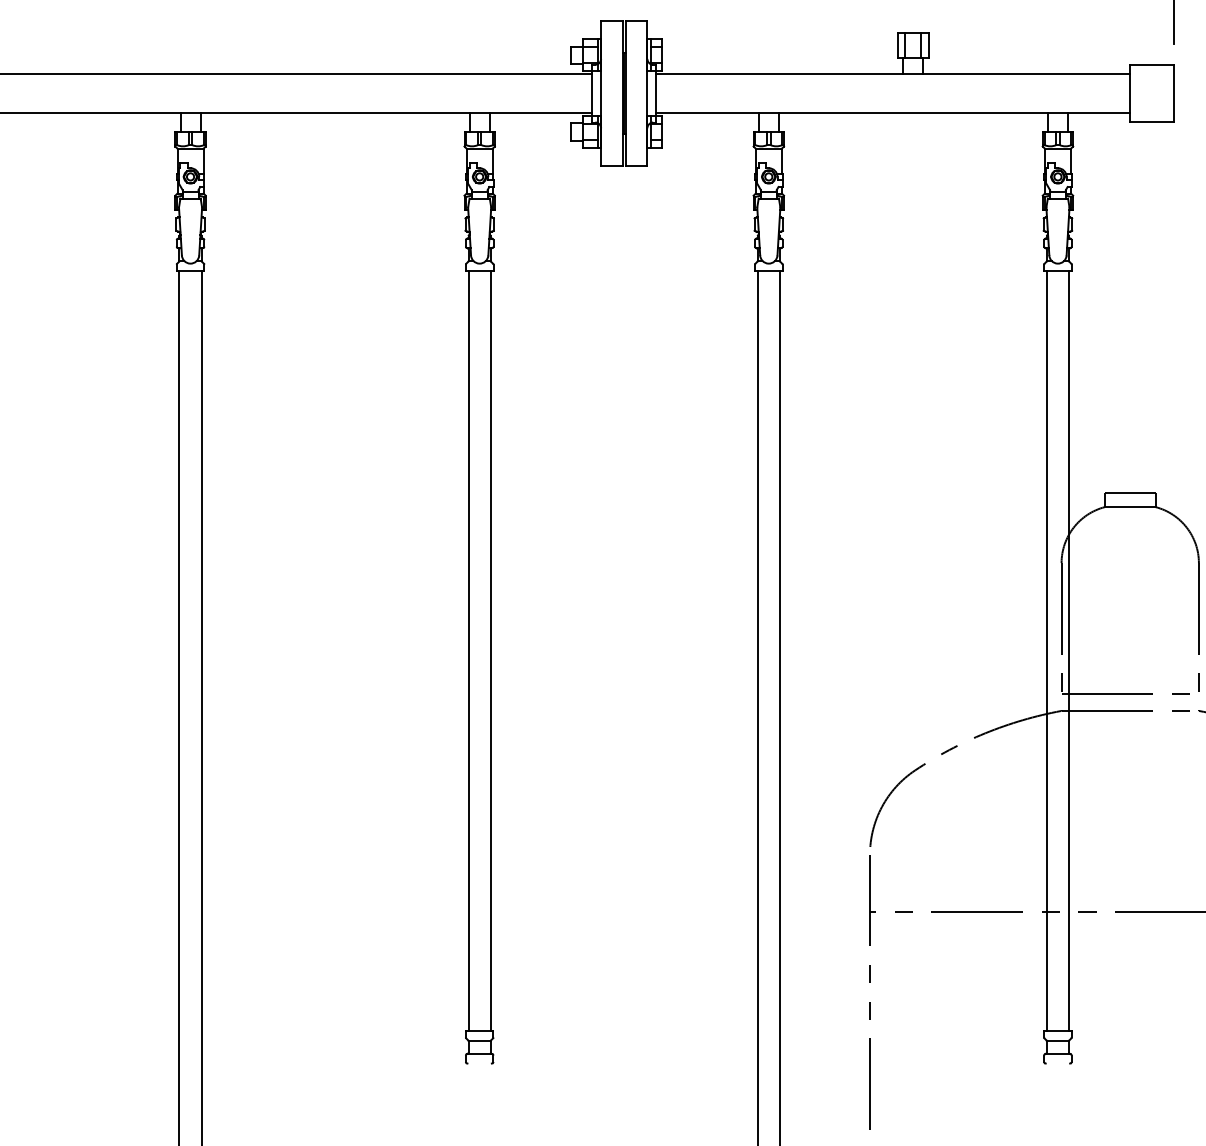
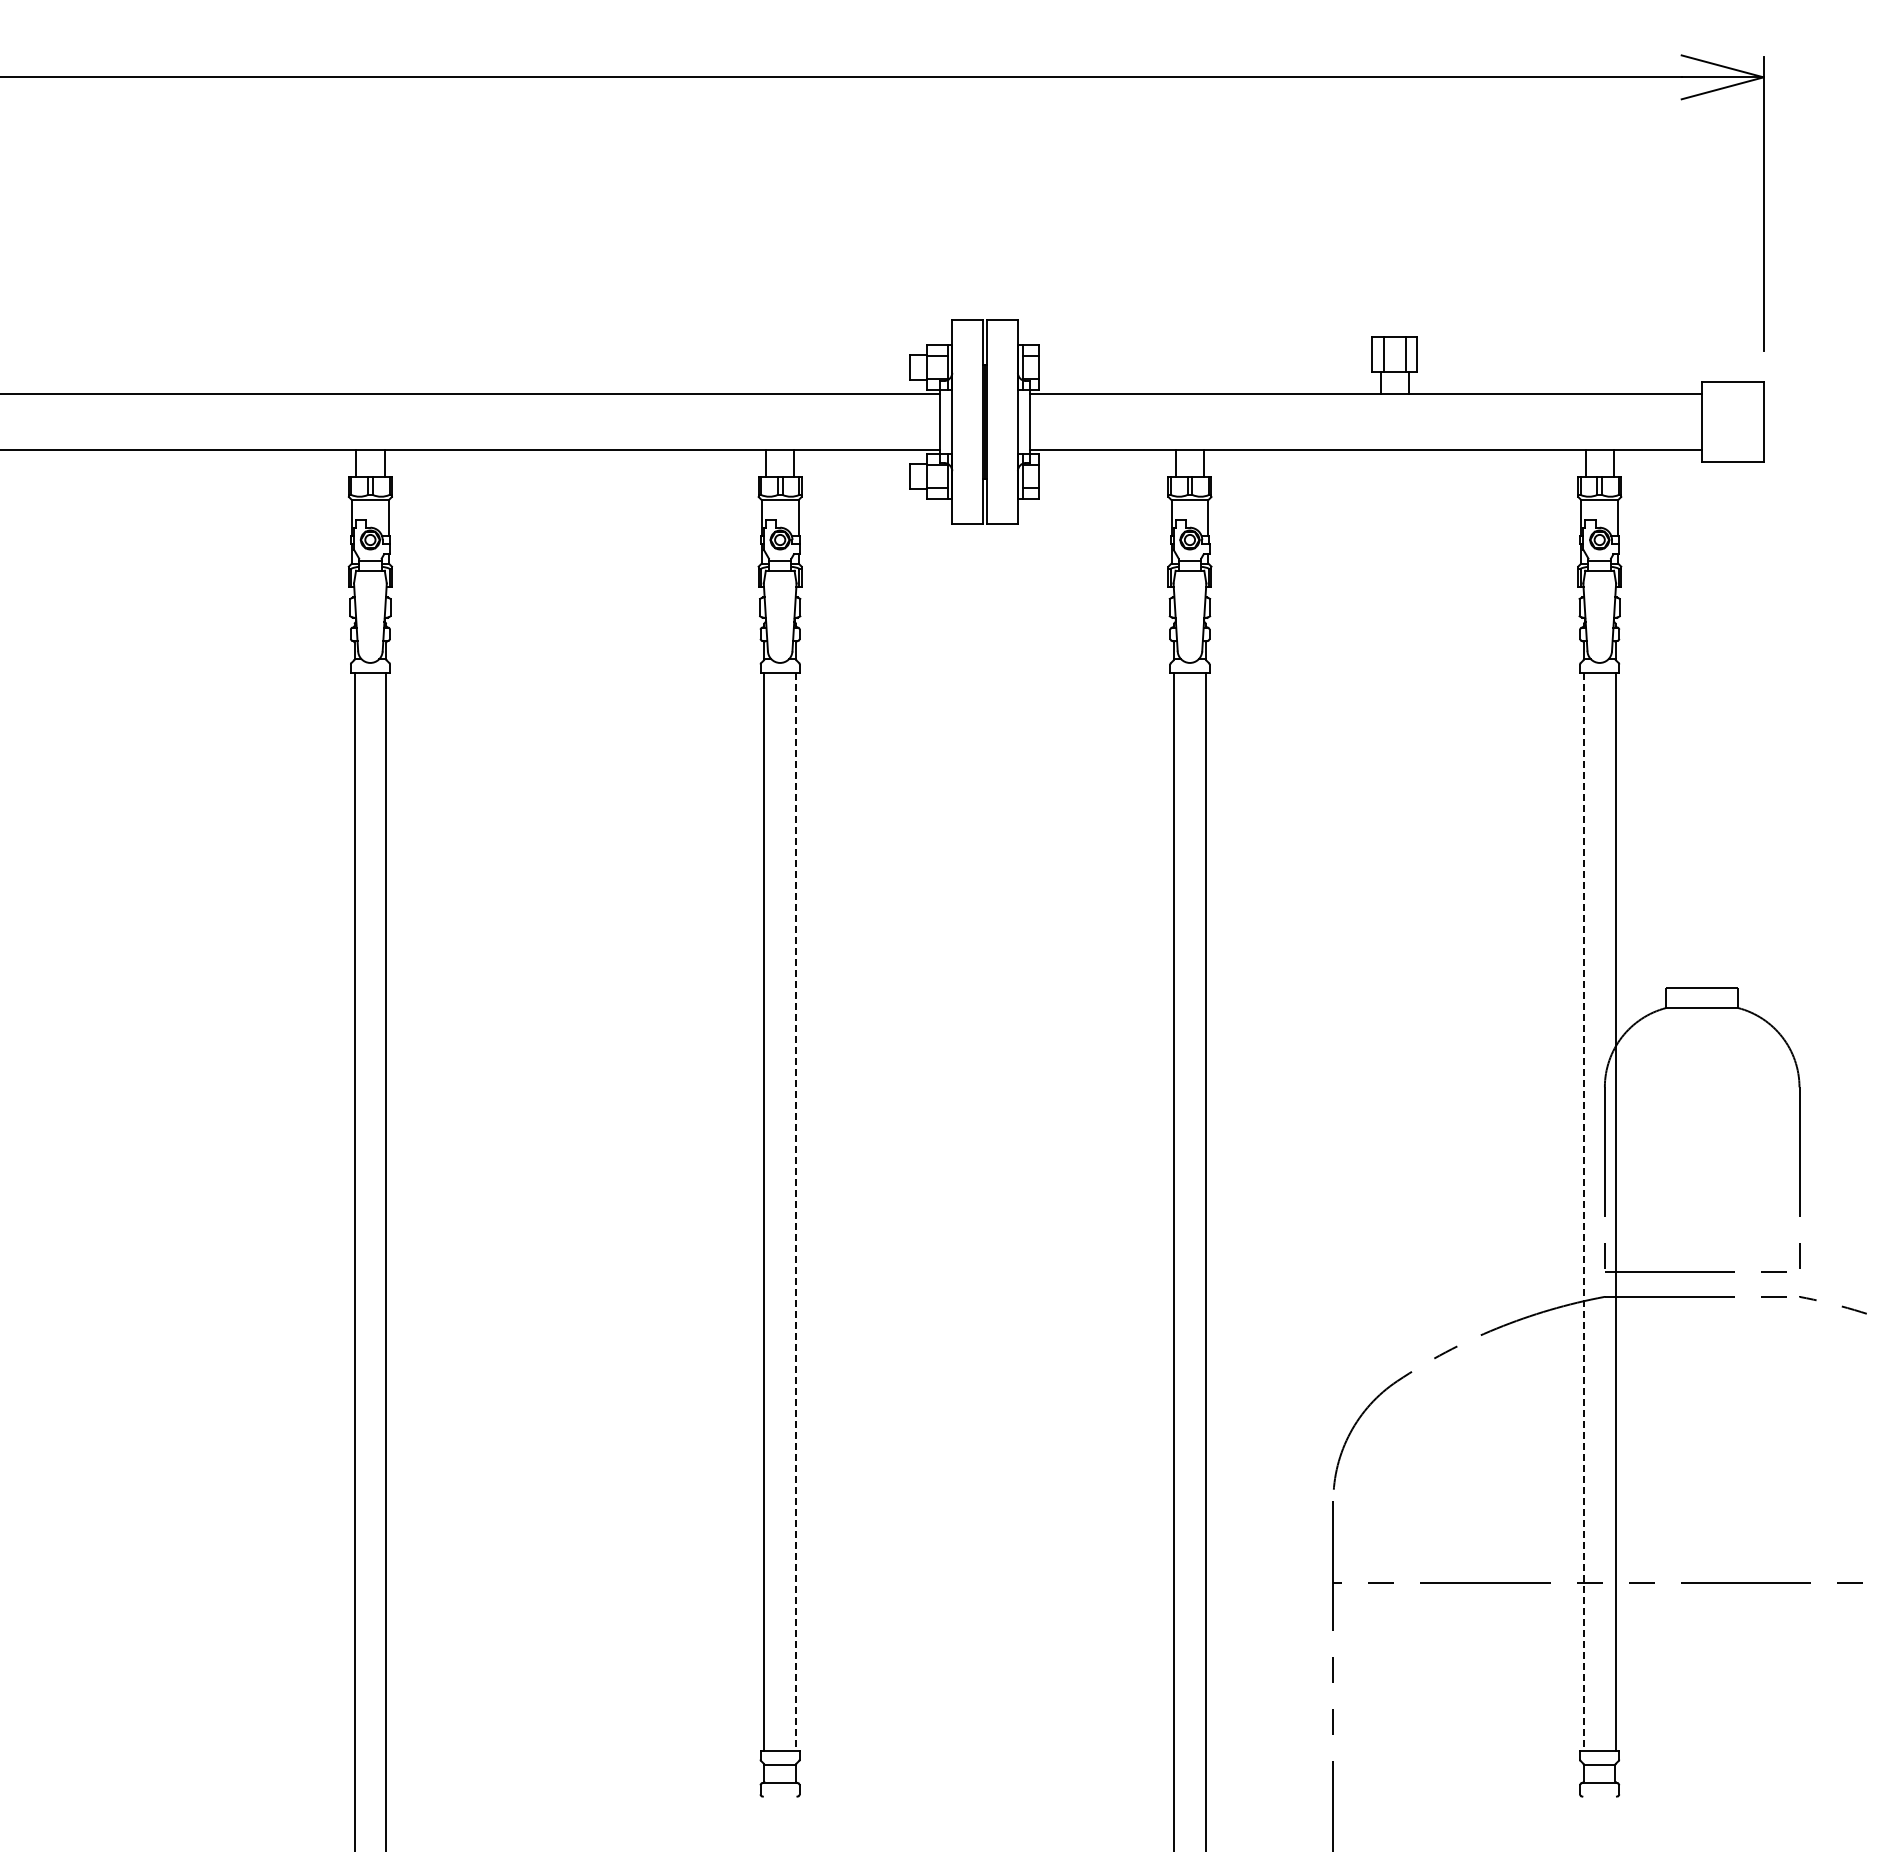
line: (491, 651) -> (796, 1212), solid -> dashed
line: (1046, 651) -> (1583, 1212), solid -> dashed

